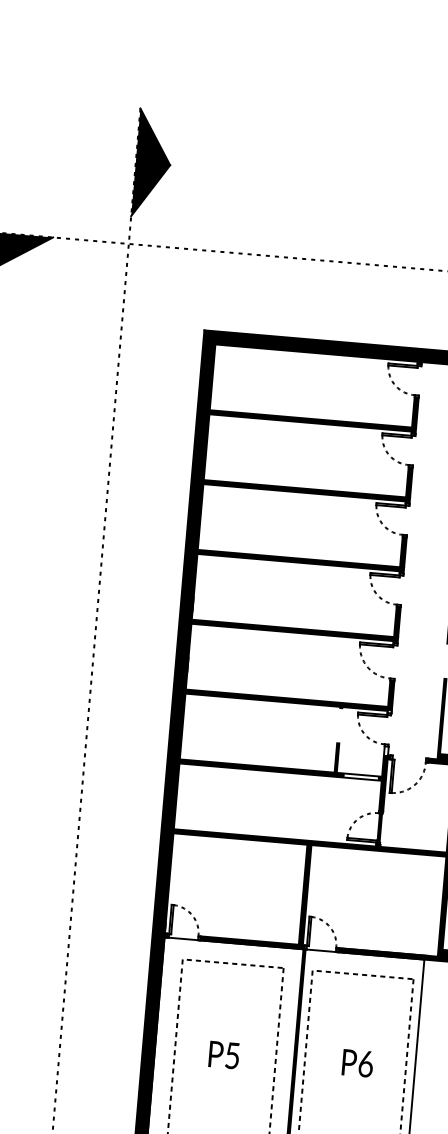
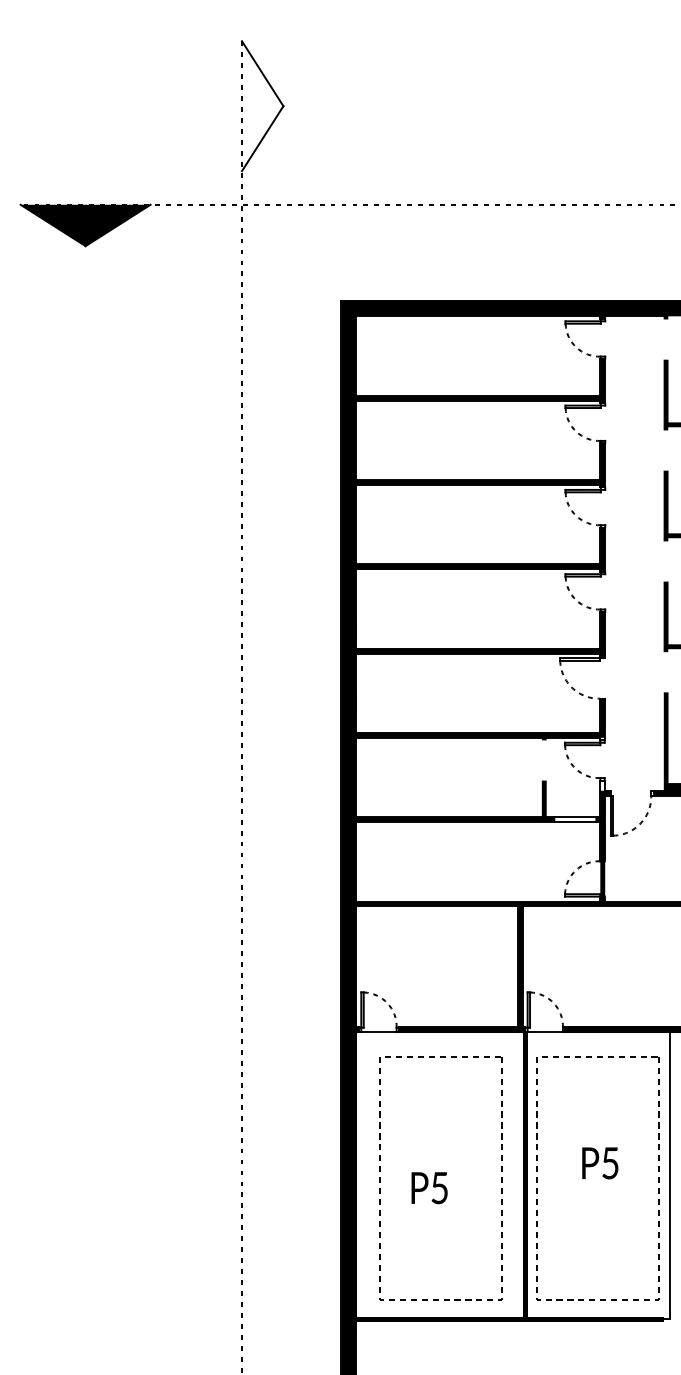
fill: (152, 164) -> (262, 106), removed
text: (224, 1055) -> (429, 1188), moved
text: (365, 1064) -> (610, 1163), P6 -> P5

